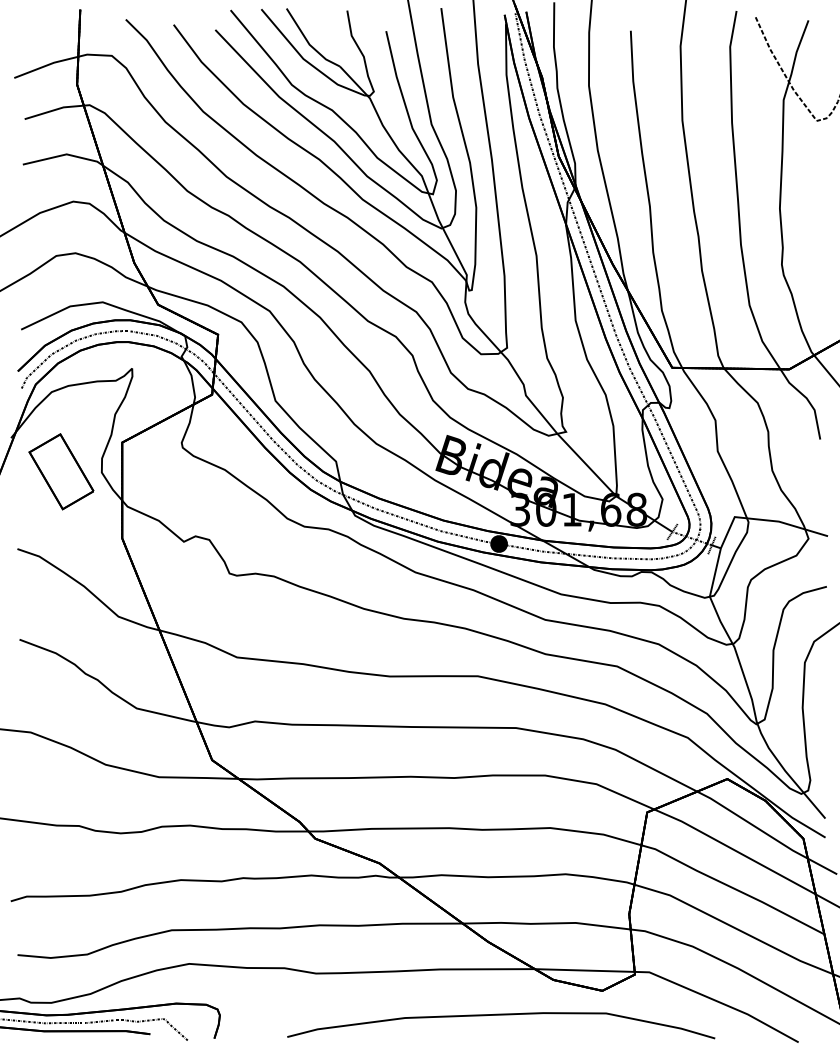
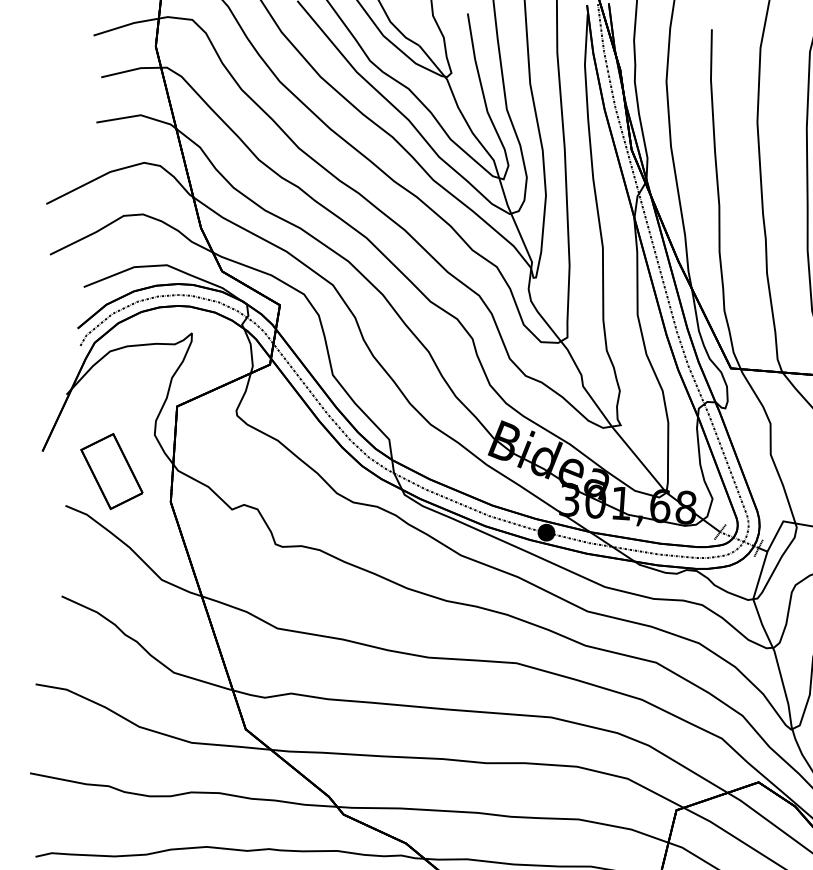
part: (61, 471) -> (111, 471), moved

